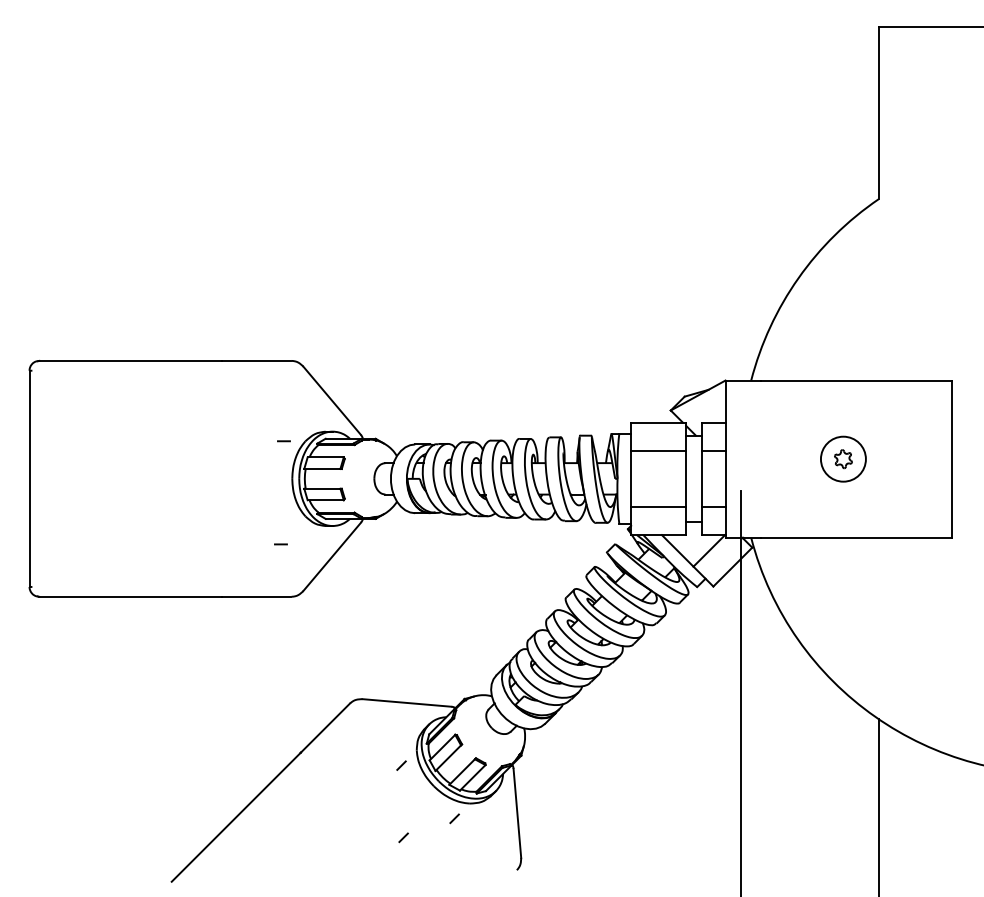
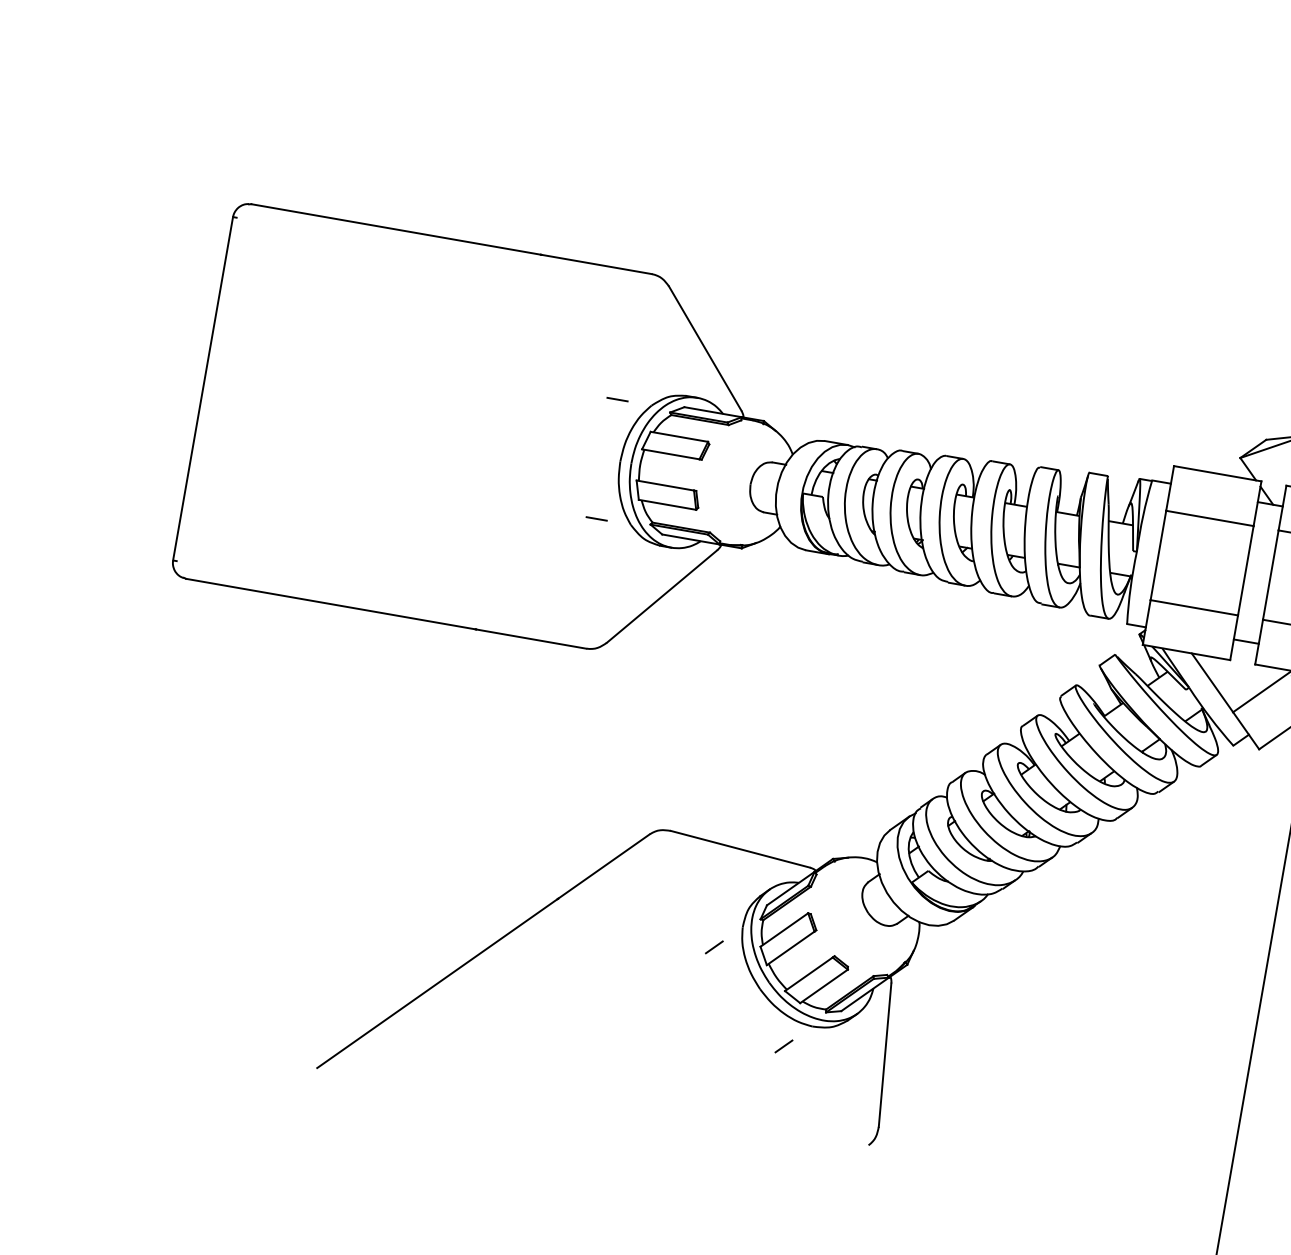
line: (280, 544) -> (595, 518), moved
line: (403, 837) -> (697, 1061), removed

